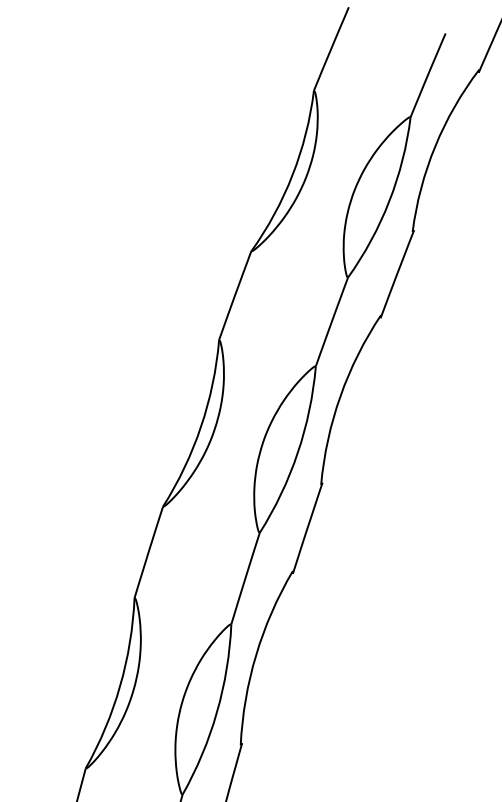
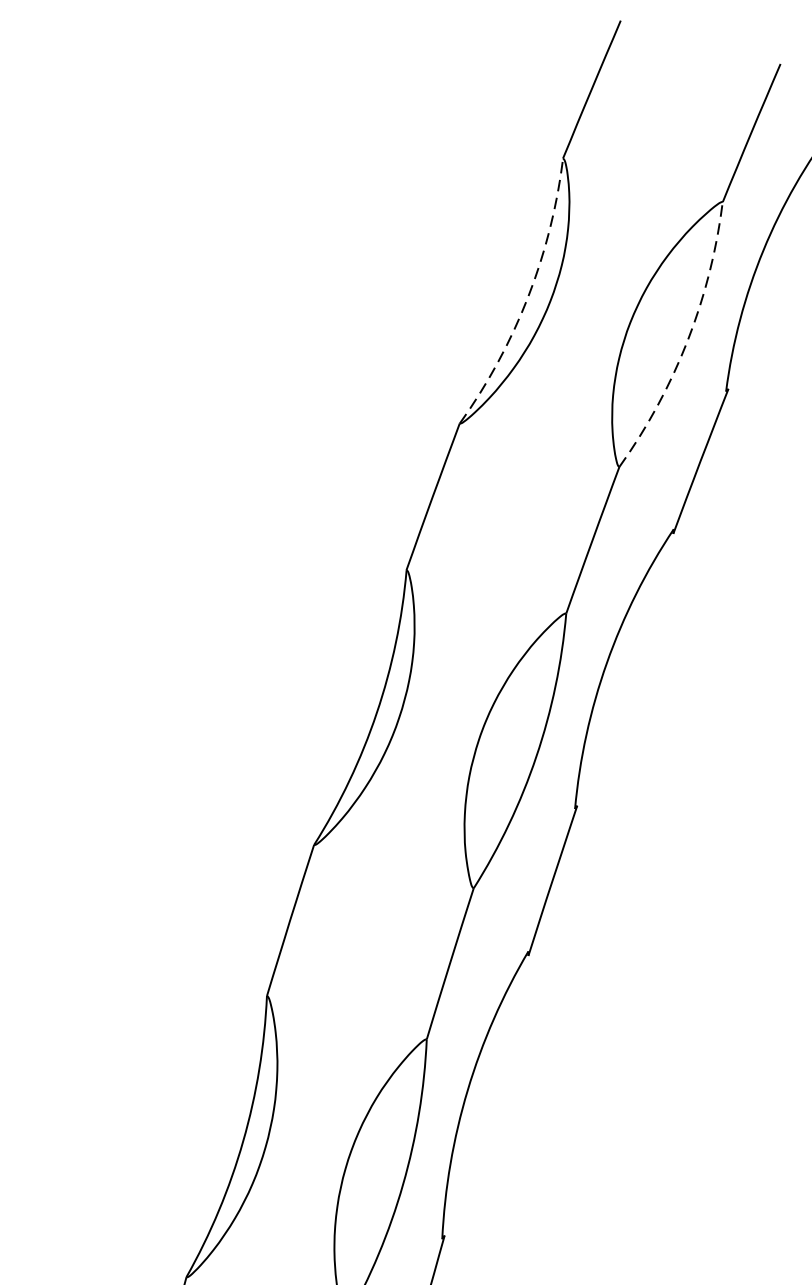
arc: (292, 175) -> (527, 298), solid -> dashed
arc: (389, 201) -> (687, 341), solid -> dashed

